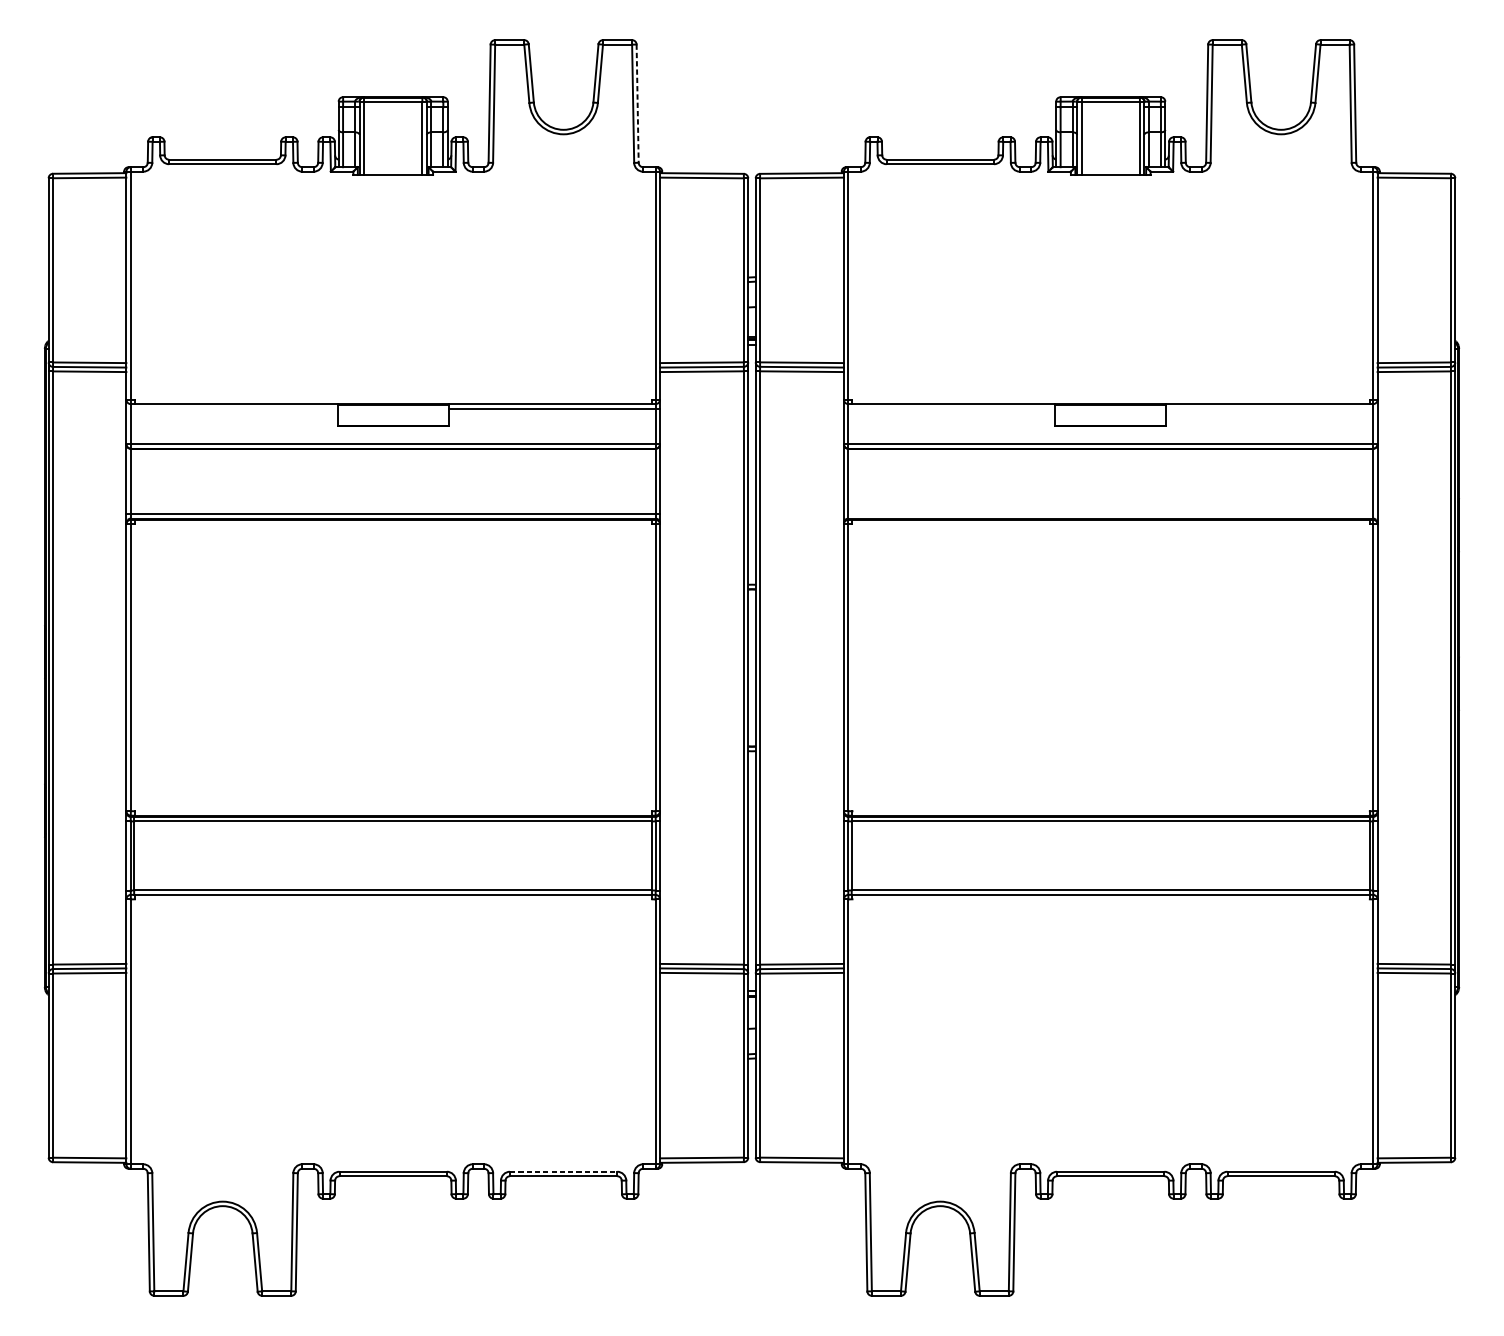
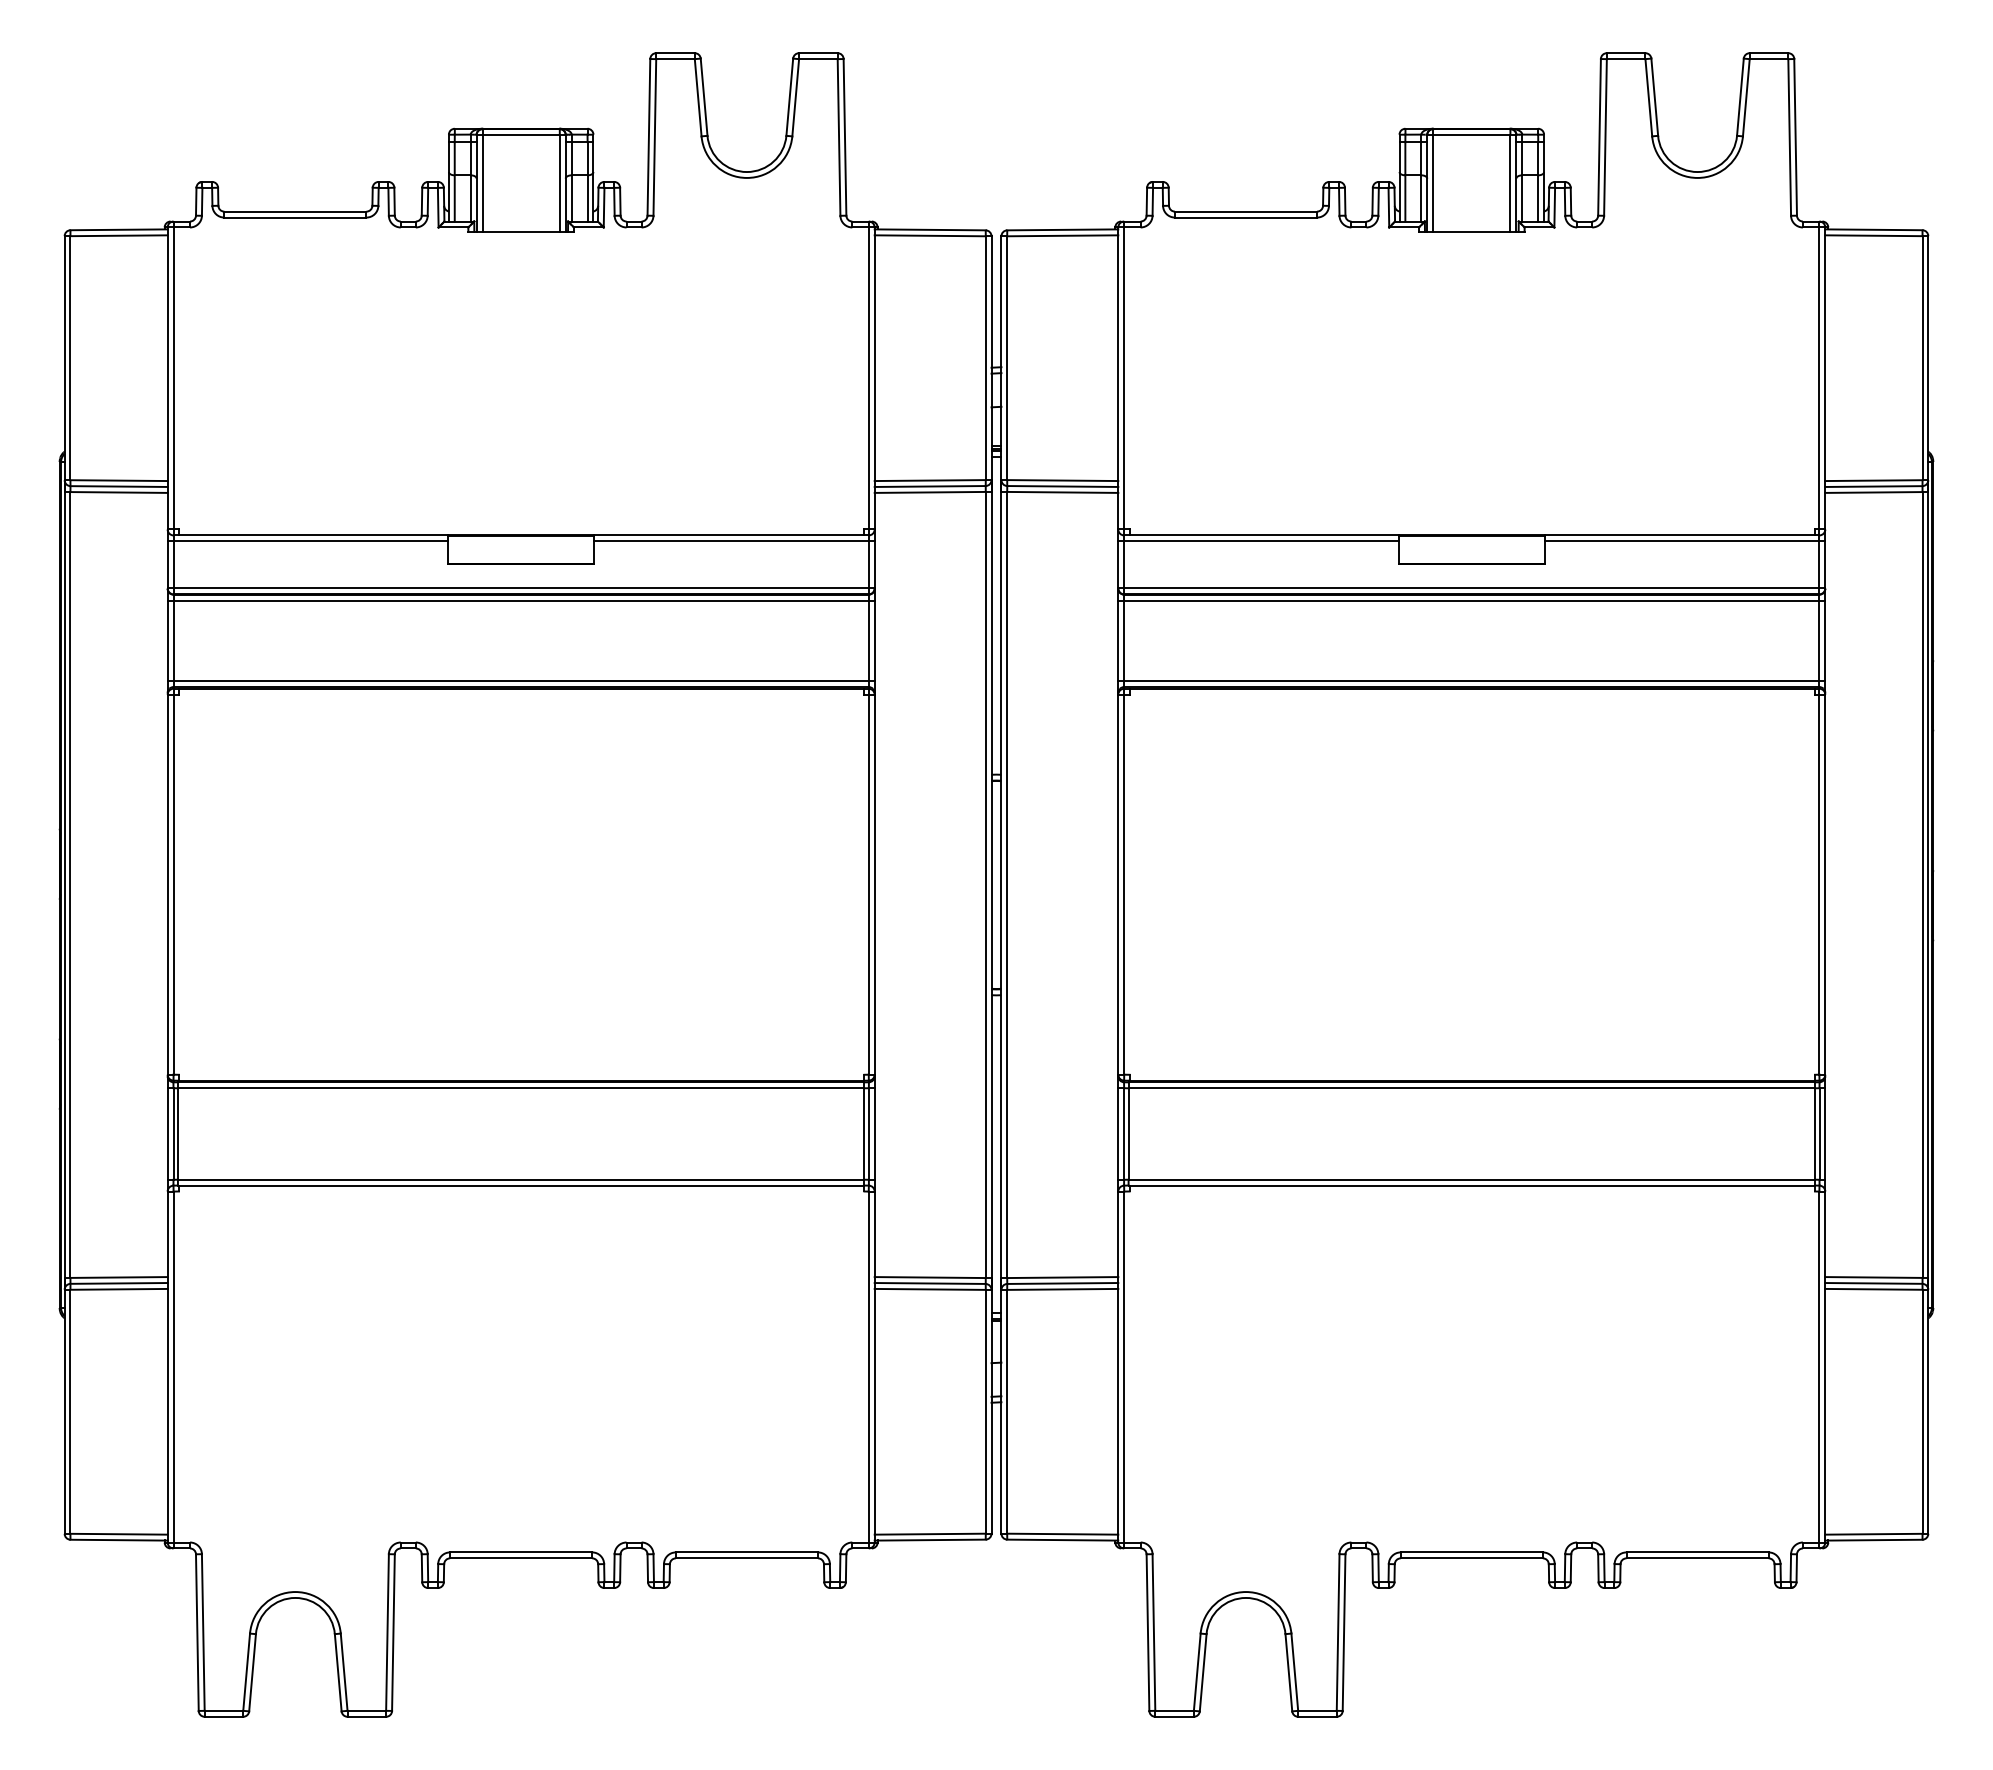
line: (638, 103) -> (845, 137), dashed -> solid
line: (231, 408) -> (307, 541), added
line: (949, 408) -> (1258, 541), added
line: (1272, 408) -> (1685, 541), added
line: (392, 453) -> (520, 600), added
line: (1110, 453) -> (1471, 600), added
line: (1110, 514) -> (1471, 681), added
line: (564, 1171) -> (747, 1552), dashed -> solid

